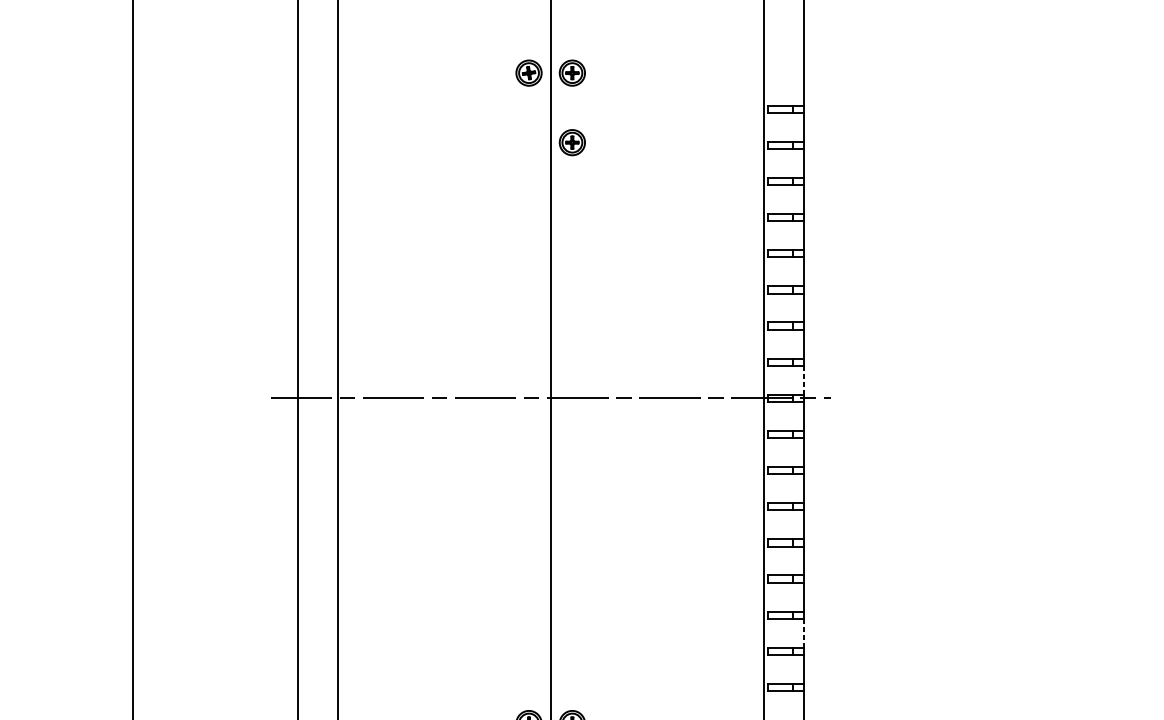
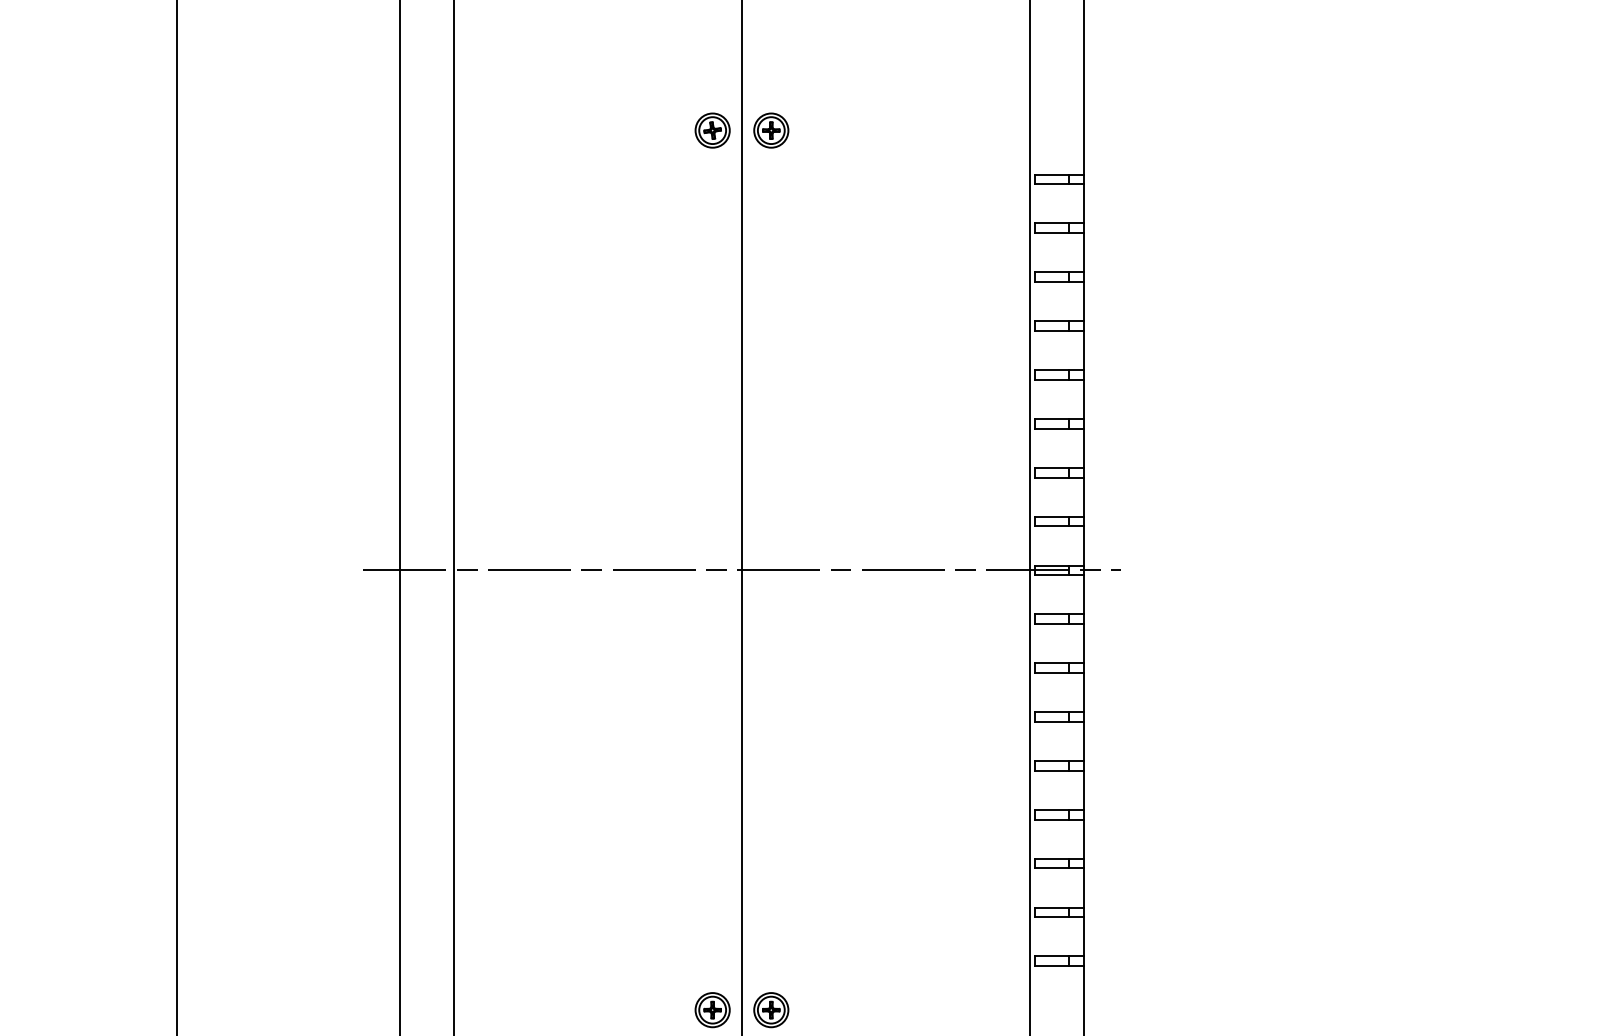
part: (572, 142) -> (771, 224), removed
line: (803, 379) -> (1084, 545), dashed -> solid
line: (803, 632) -> (1084, 887), dashed -> solid

